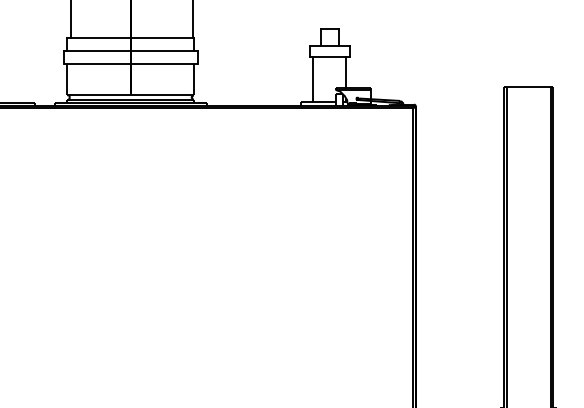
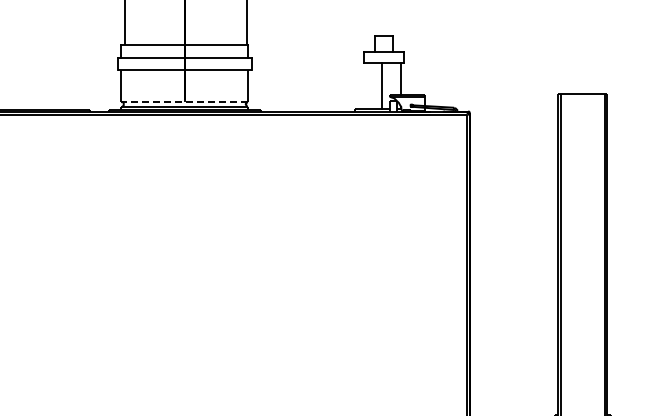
line: (313, 79) -> (382, 86), moved
line: (130, 95) -> (184, 102), solid -> dashed

